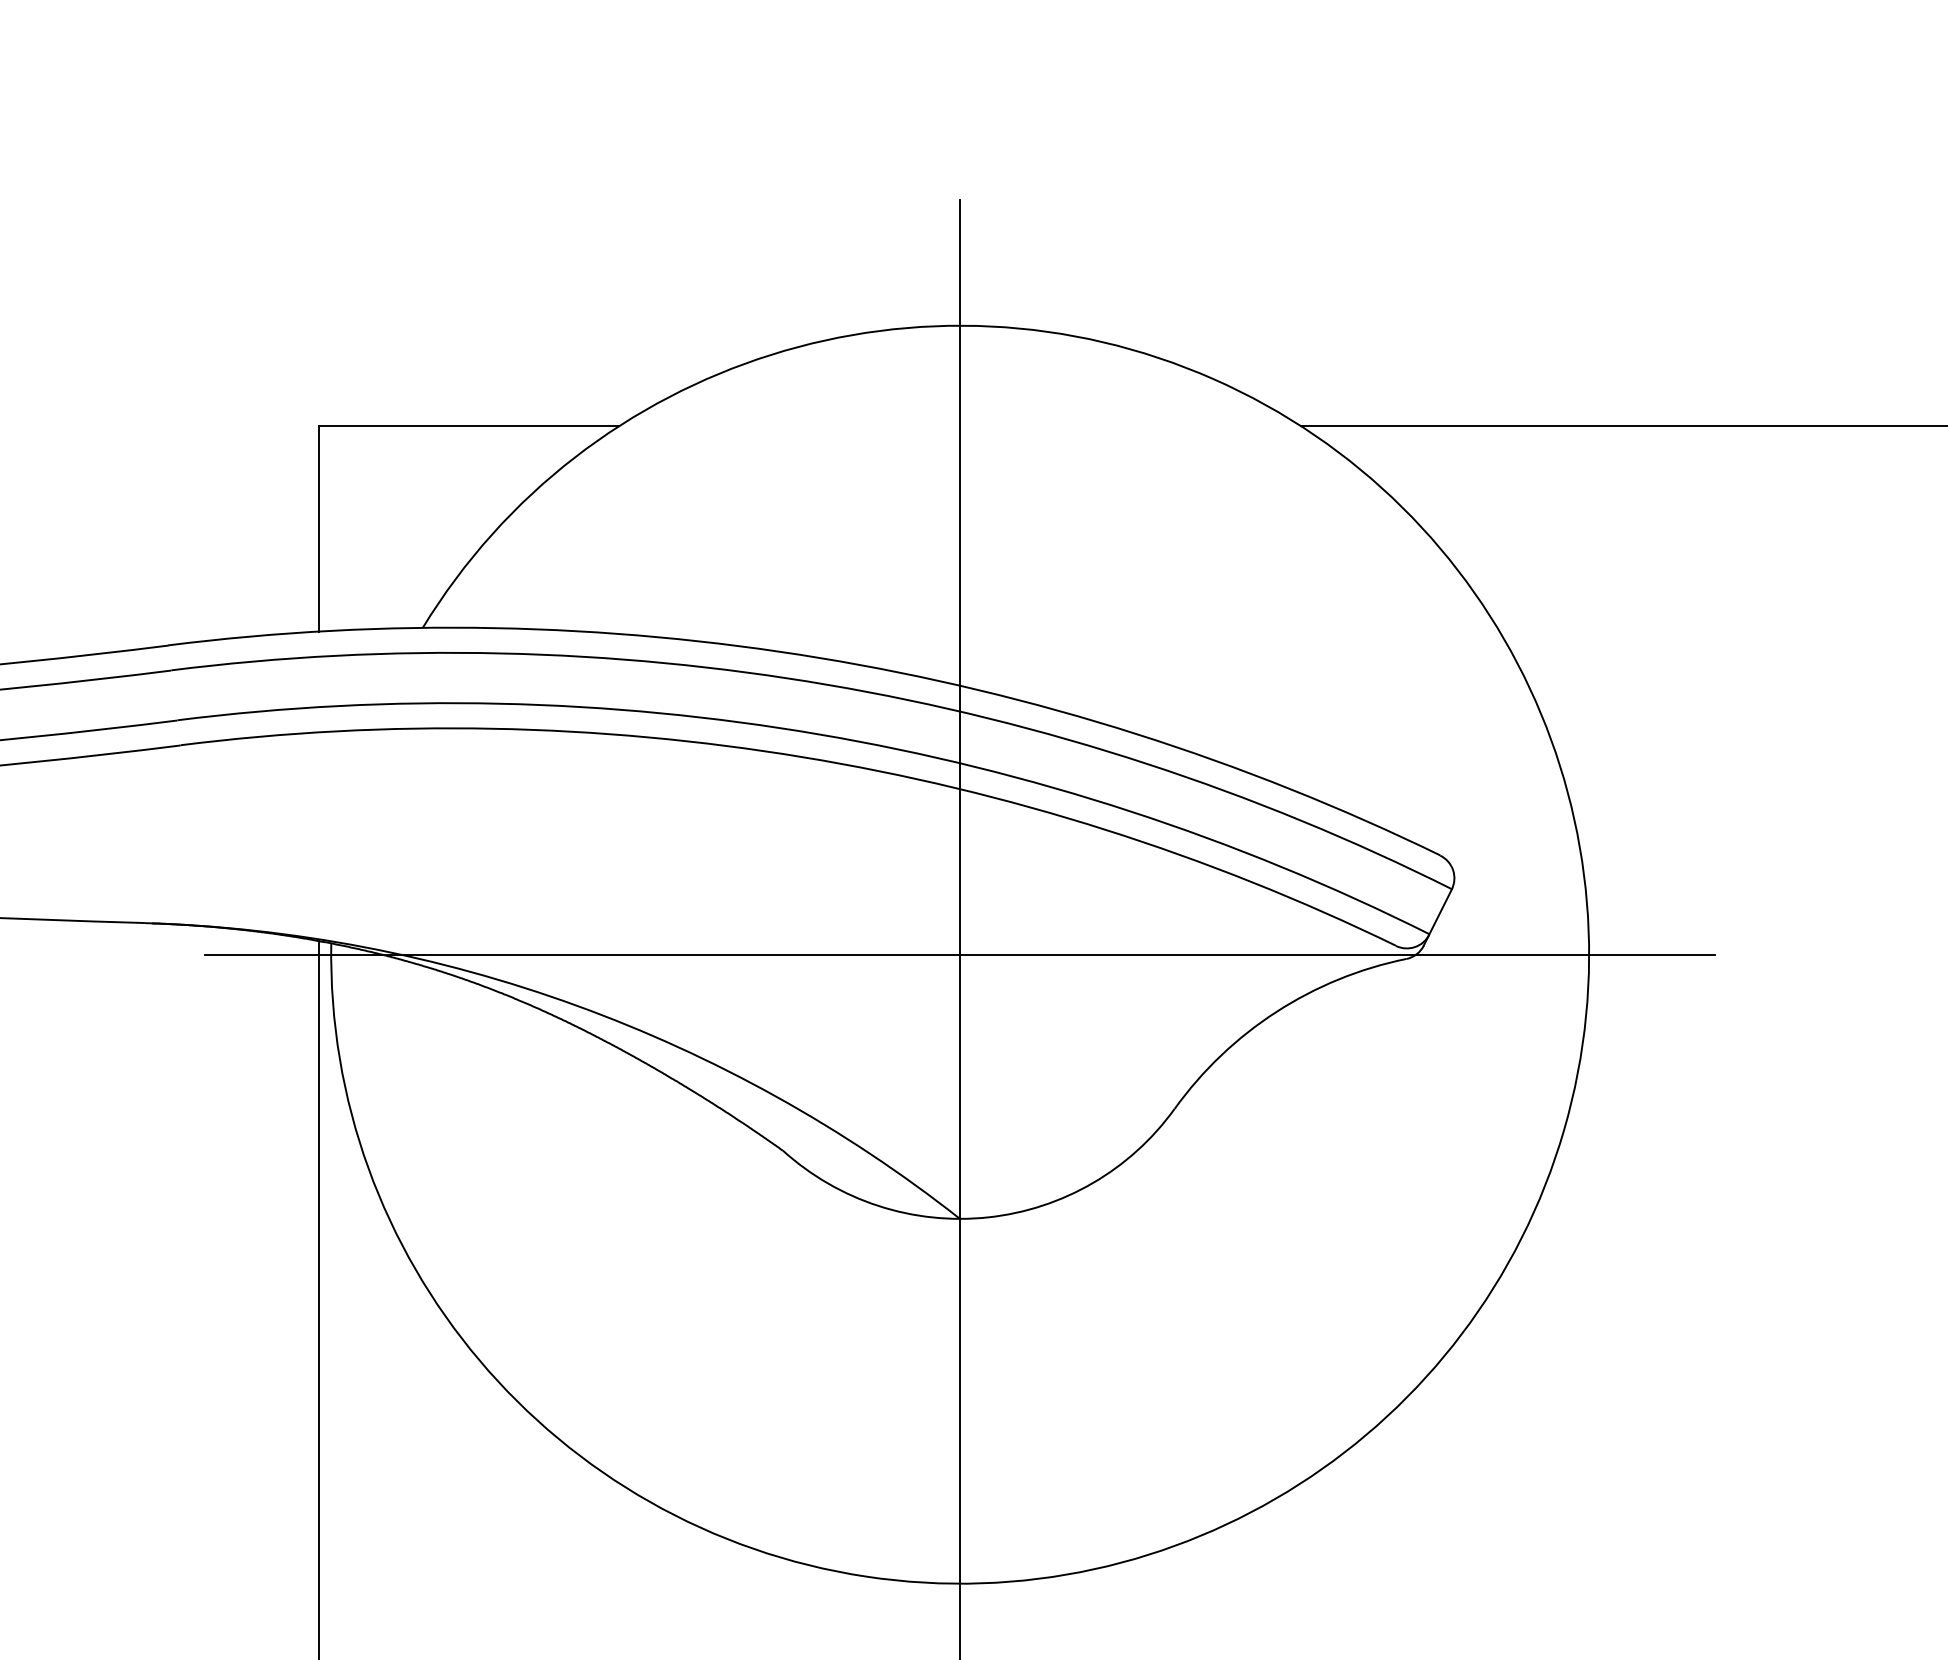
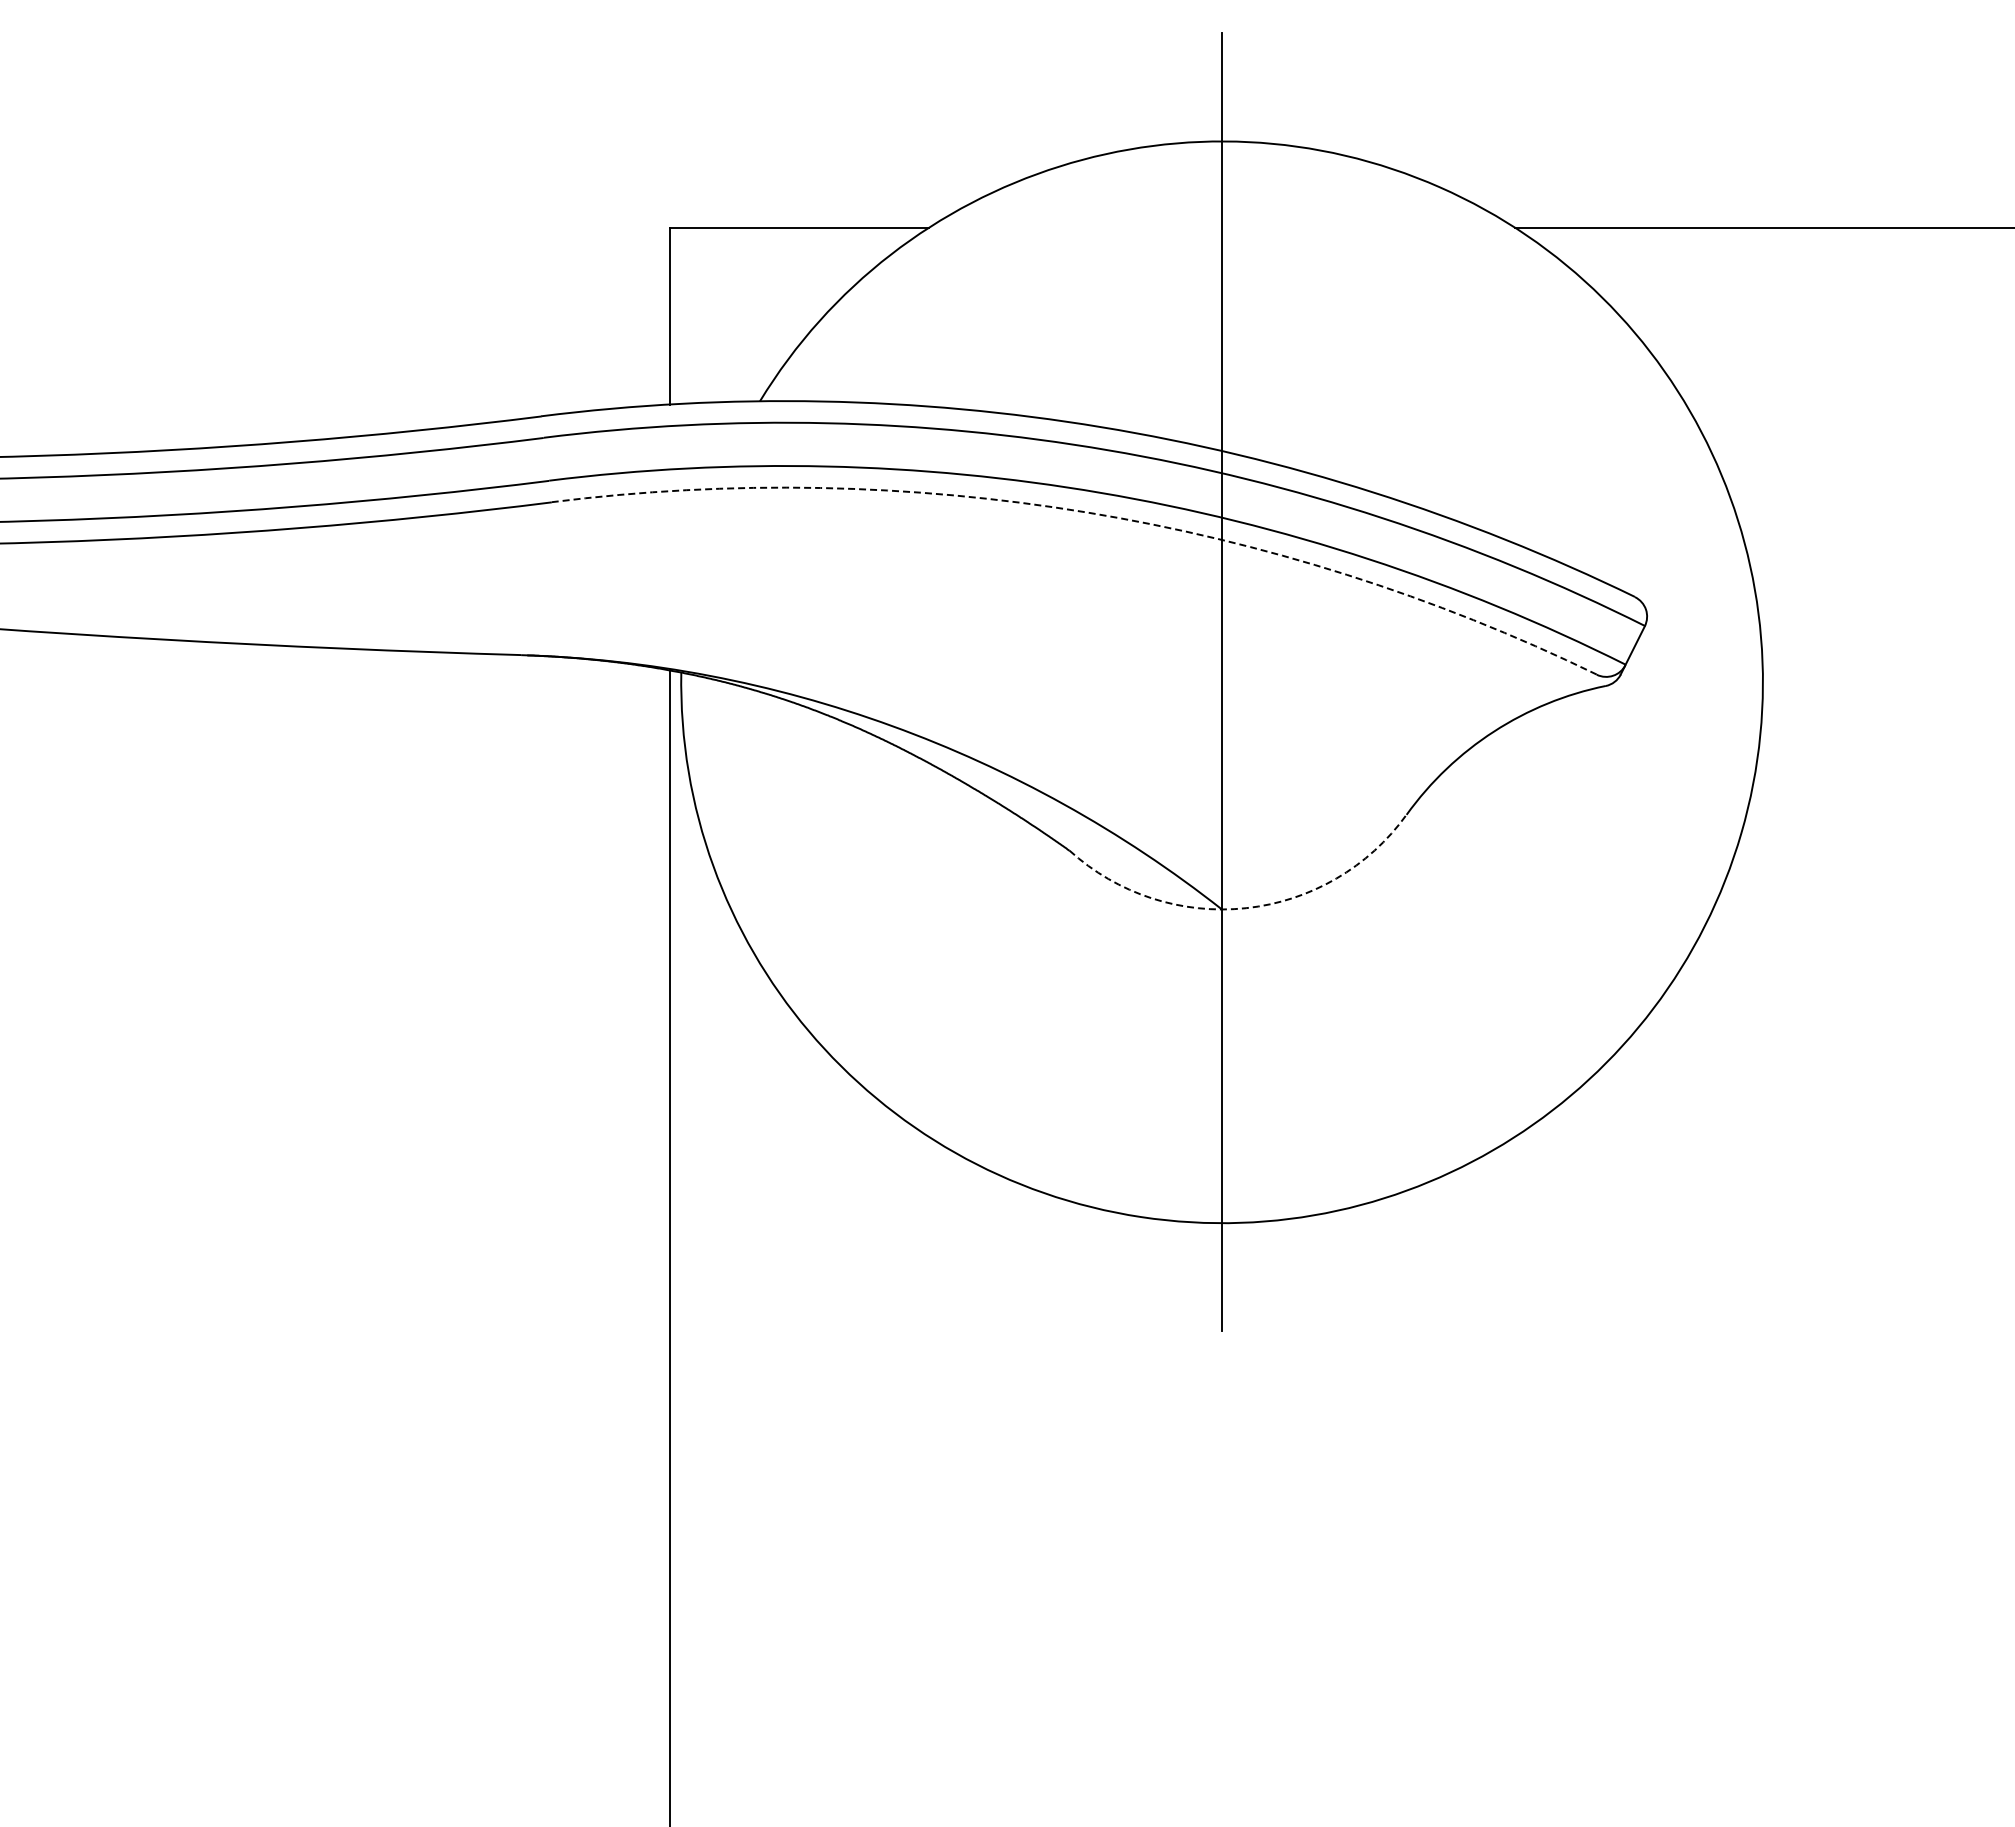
arc: (802, 757) -> (1086, 512), solid -> dashed
line: (960, 954) -> (1222, 682), removed
arc: (988, 1217) -> (1246, 908), solid -> dashed

